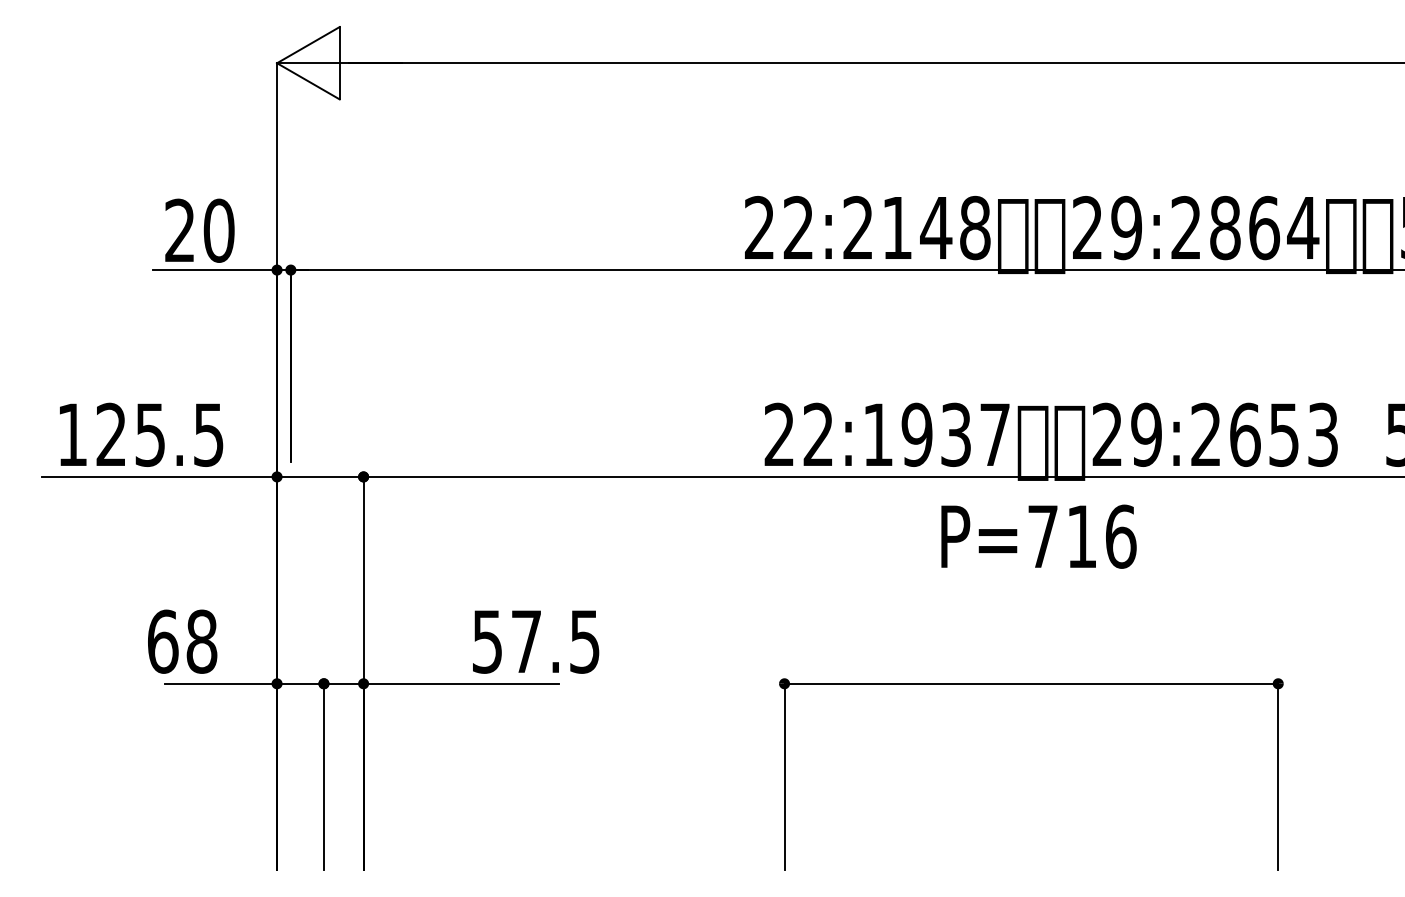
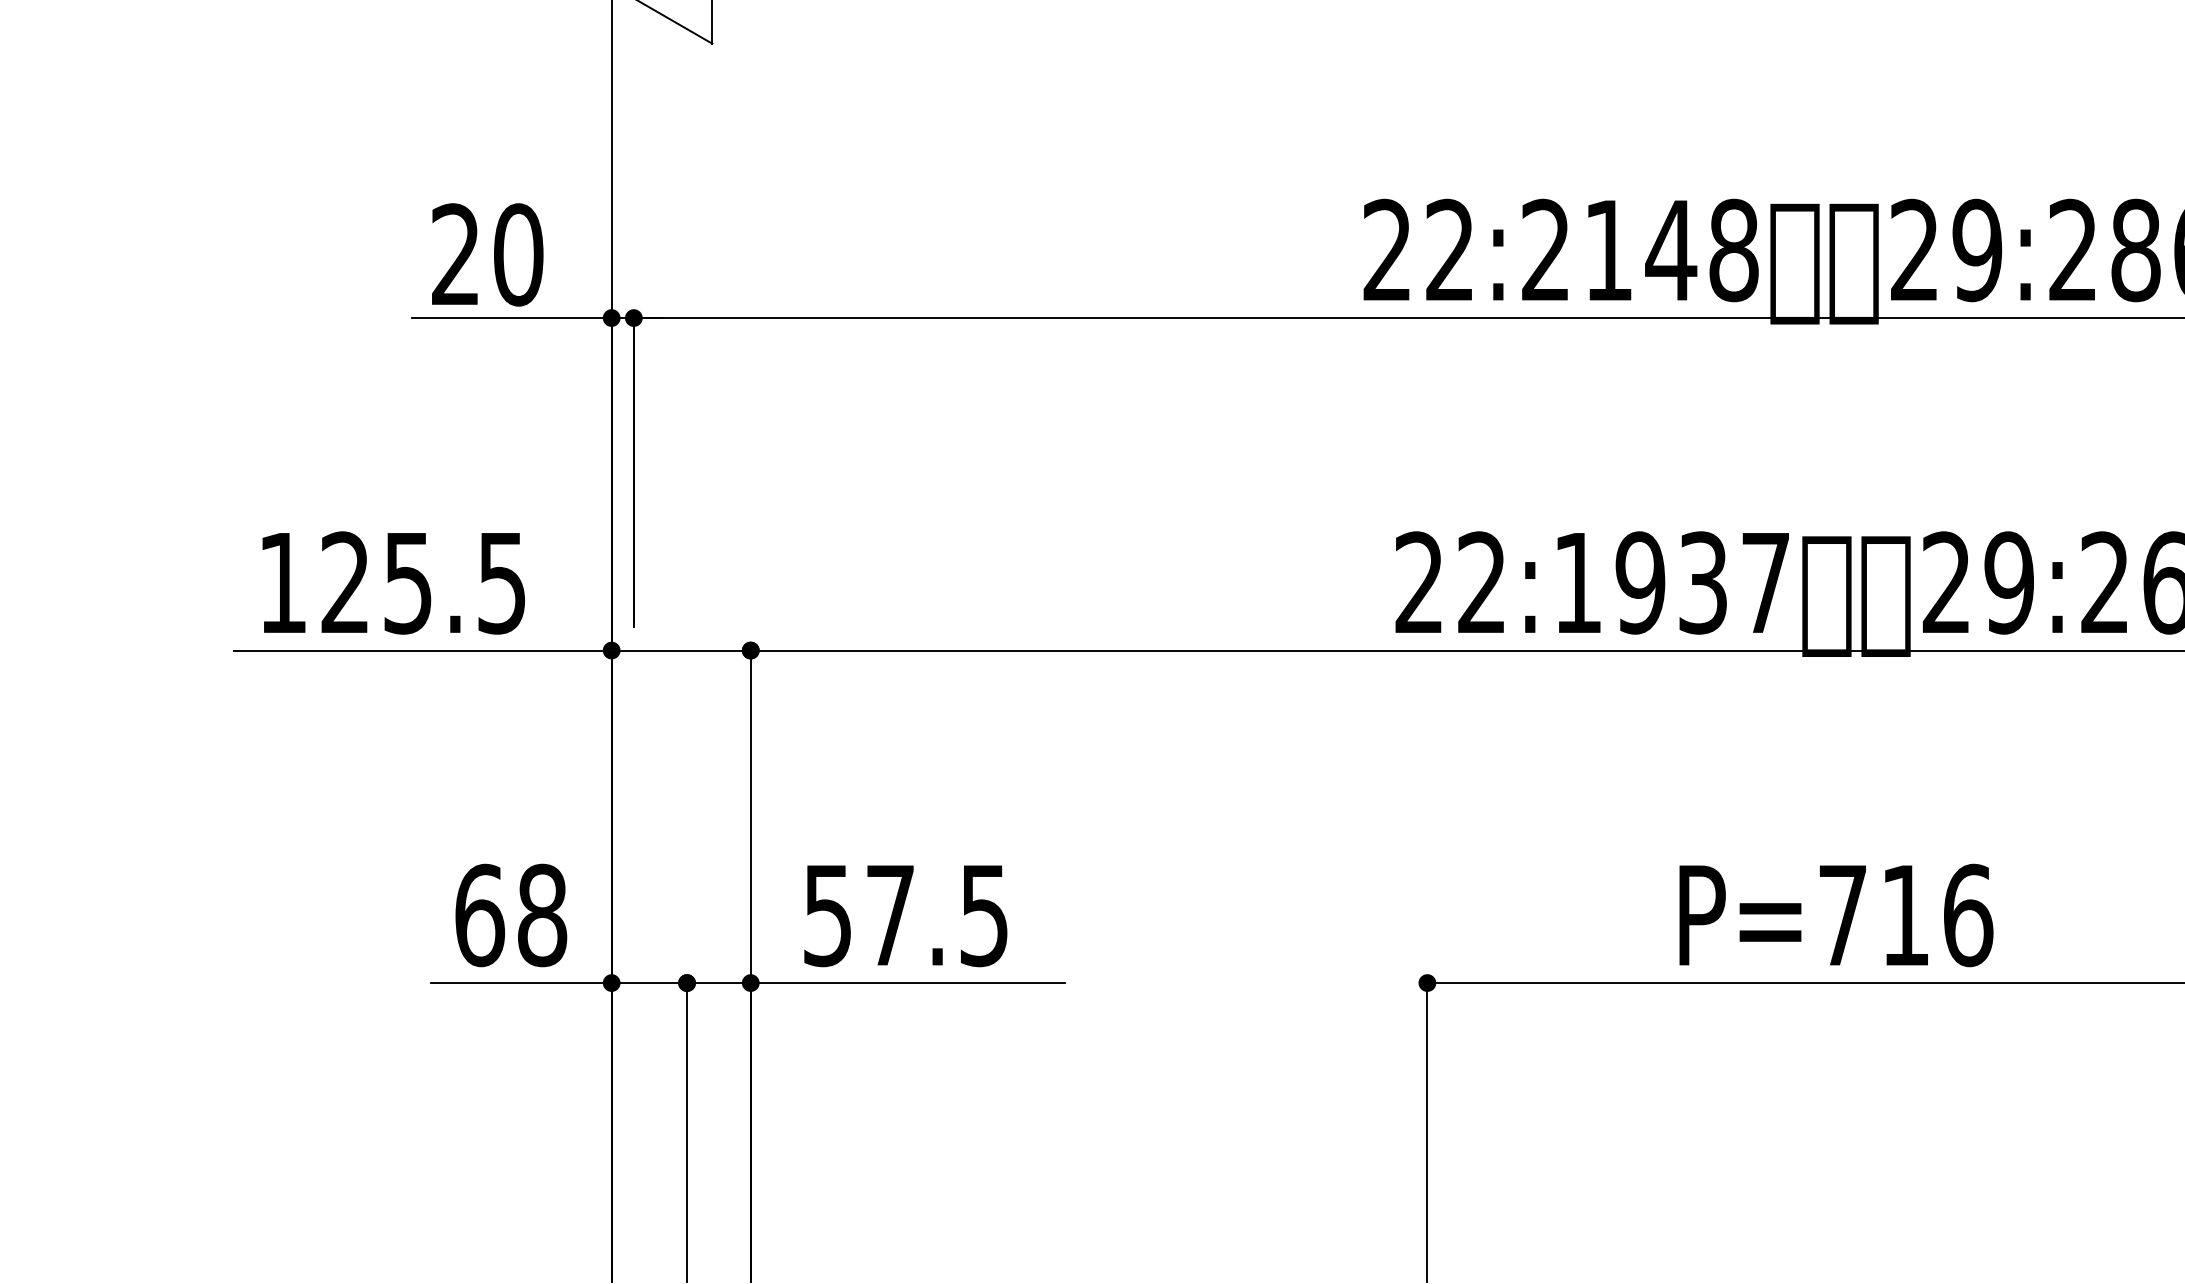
text: (1038, 536) -> (1835, 915), moved
text: (182, 641) -> (511, 915), moved
text: (536, 641) -> (906, 915), moved

